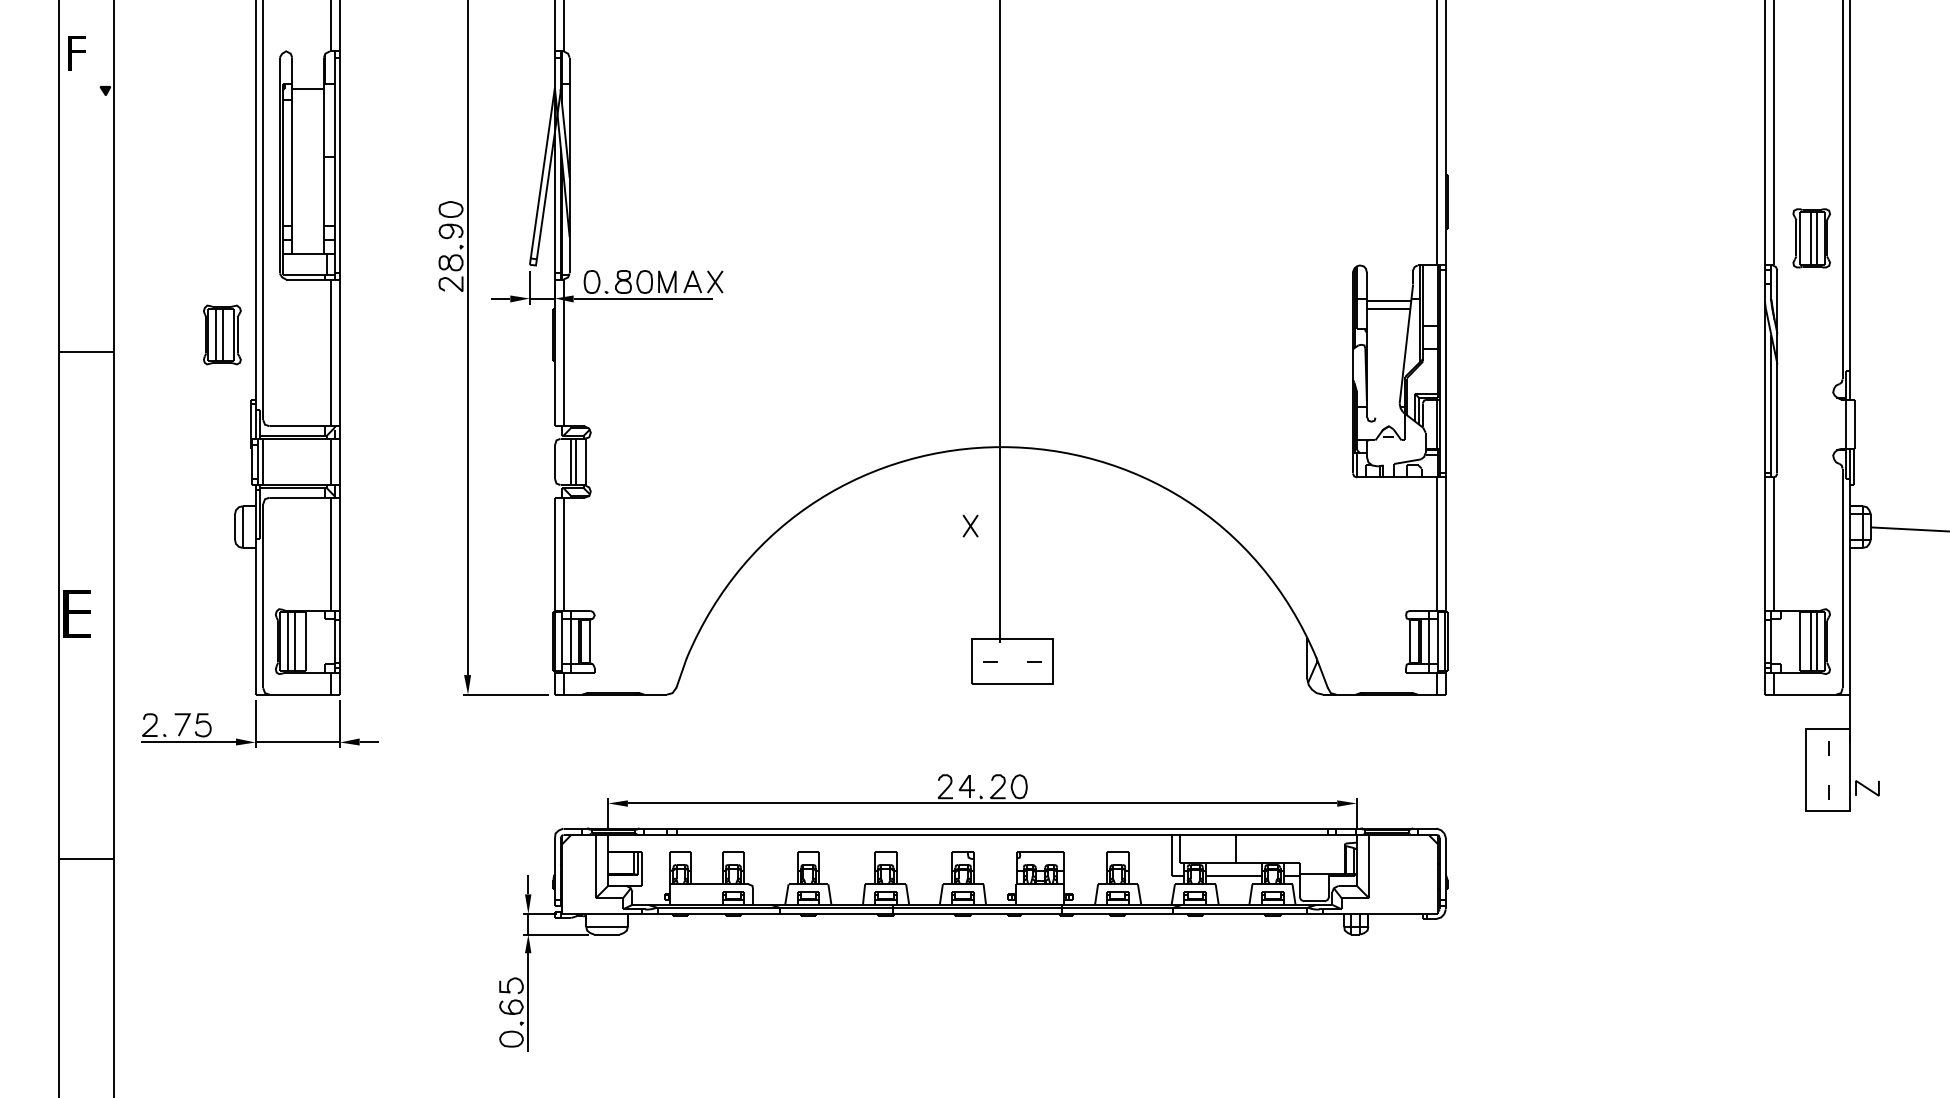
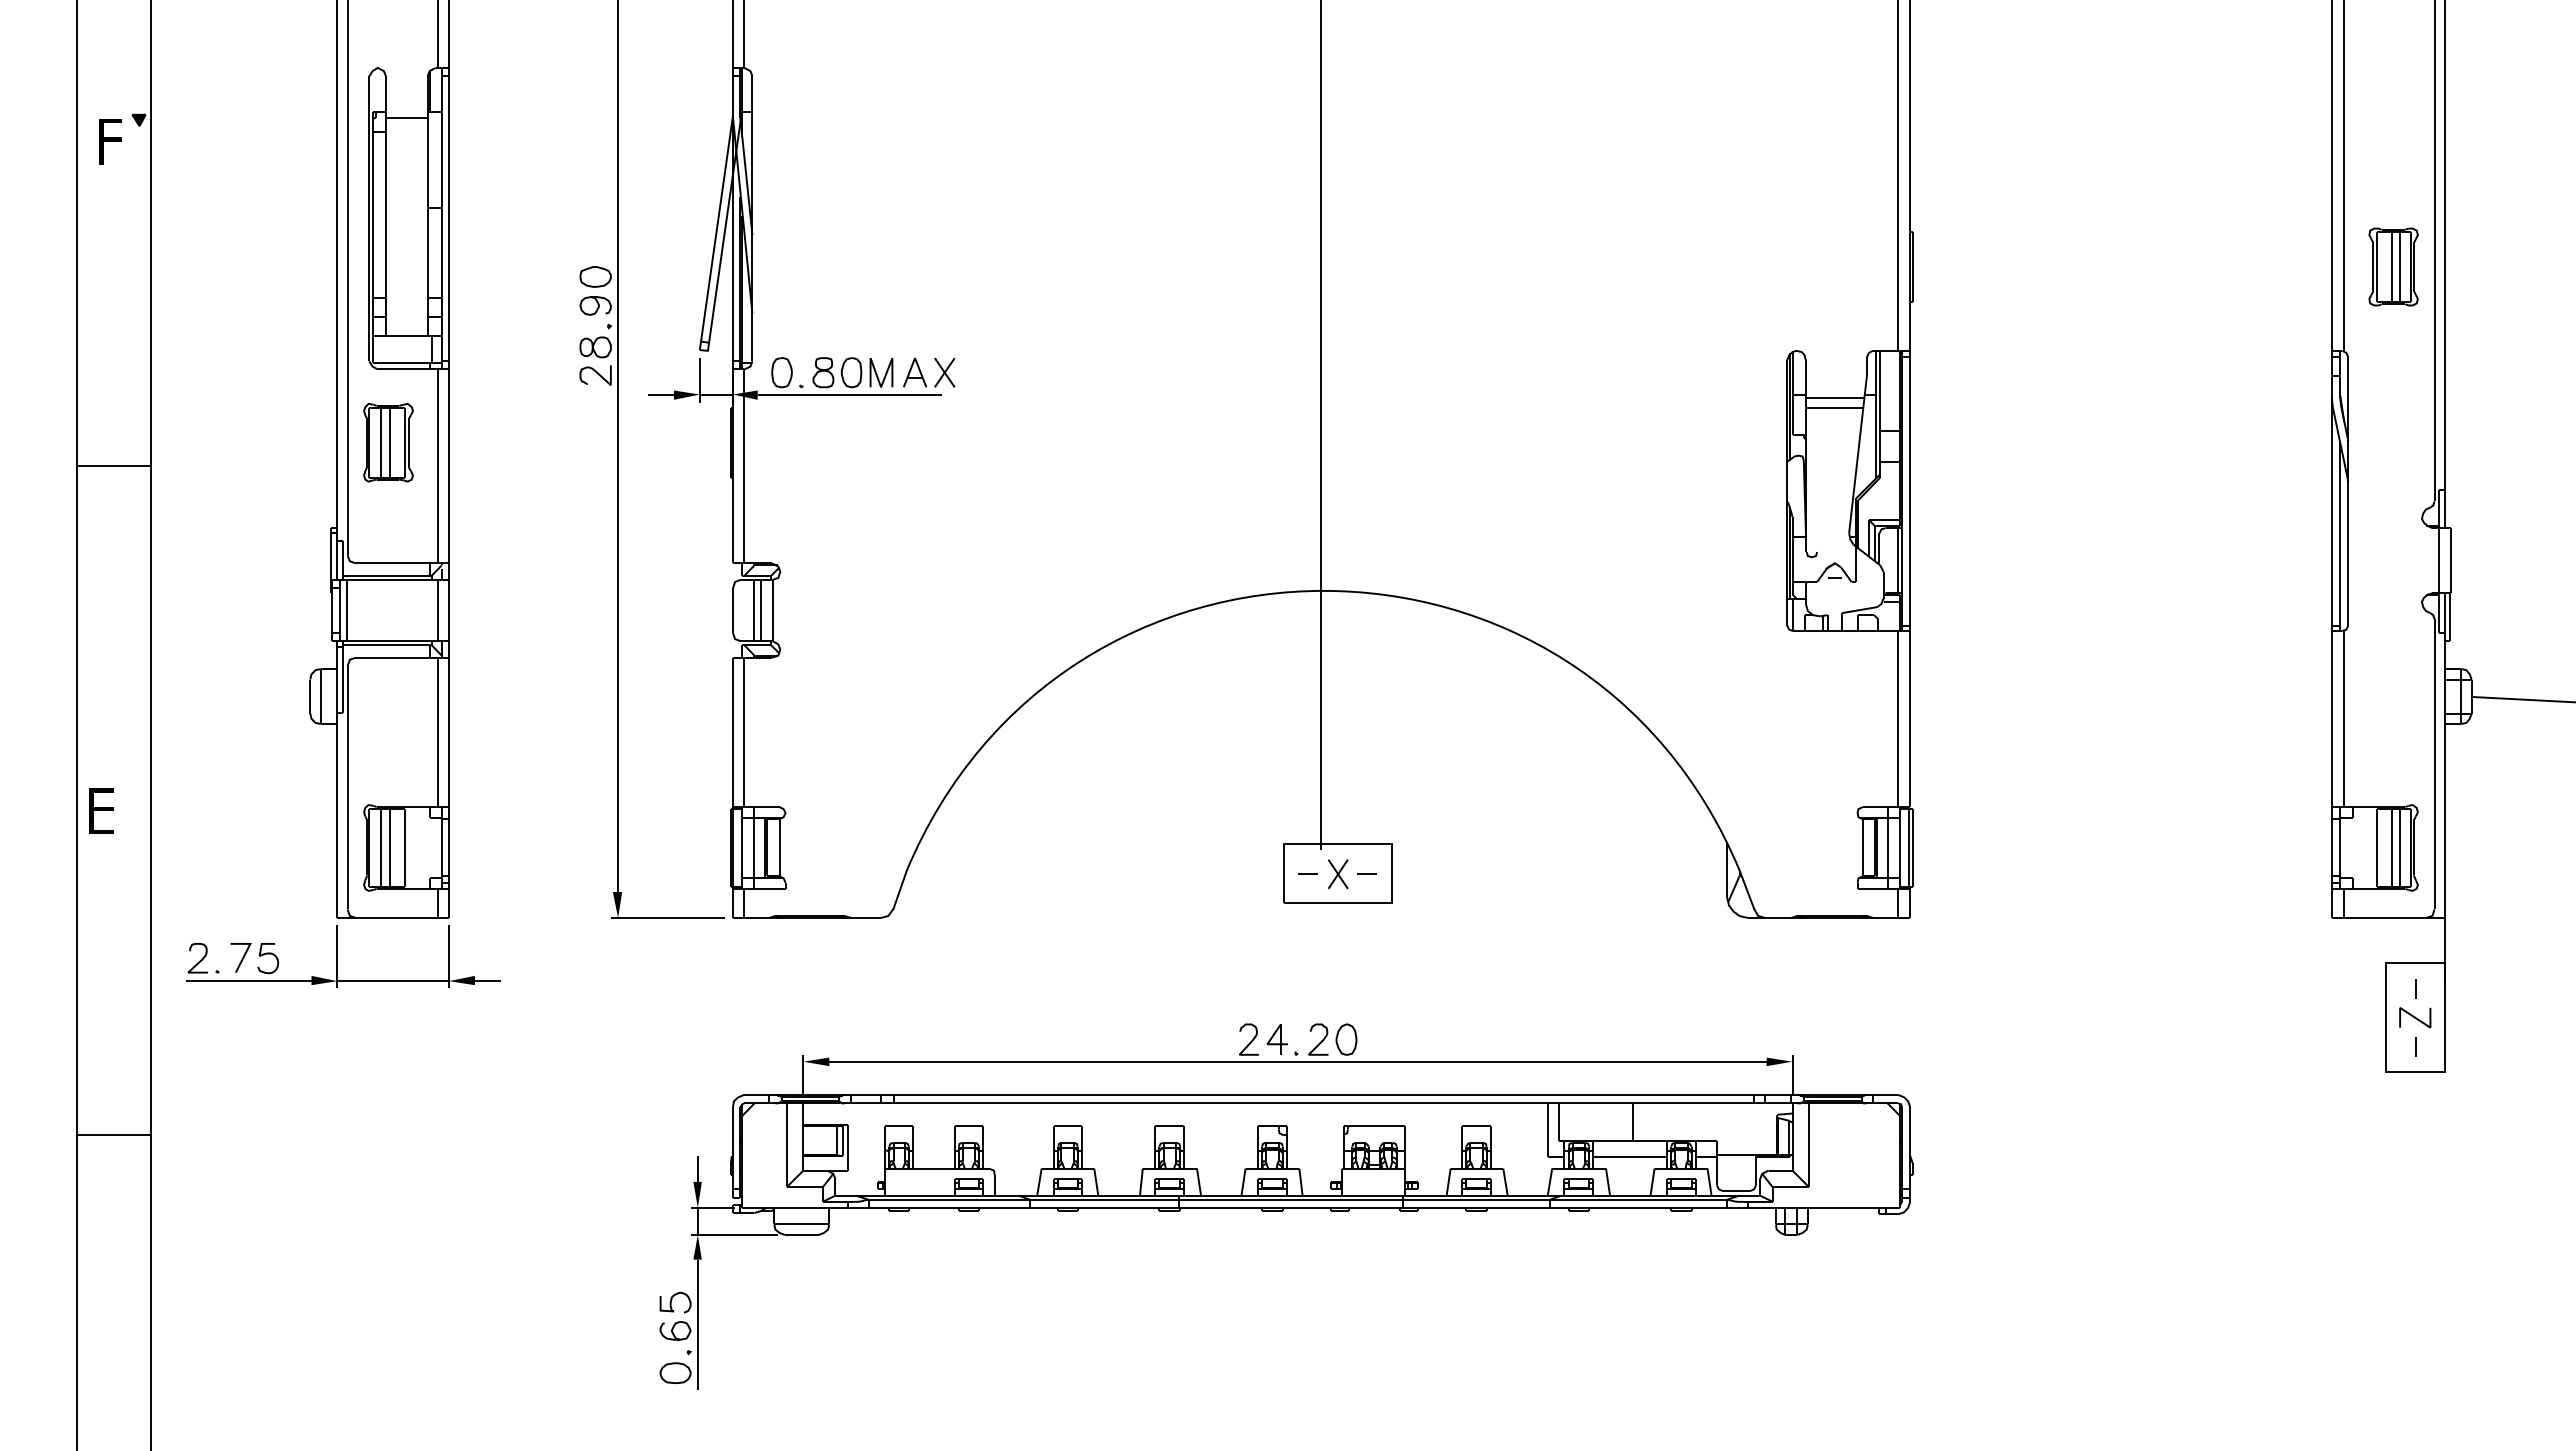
part: (77, 53) -> (110, 141), moved
part: (1811, 237) -> (2393, 266), moved
part: (222, 334) -> (388, 442), moved
part: (970, 526) -> (1338, 874), moved
part: (77, 613) -> (101, 810), size x0.71
line: (1867, 788) -> (2415, 1017), moved

